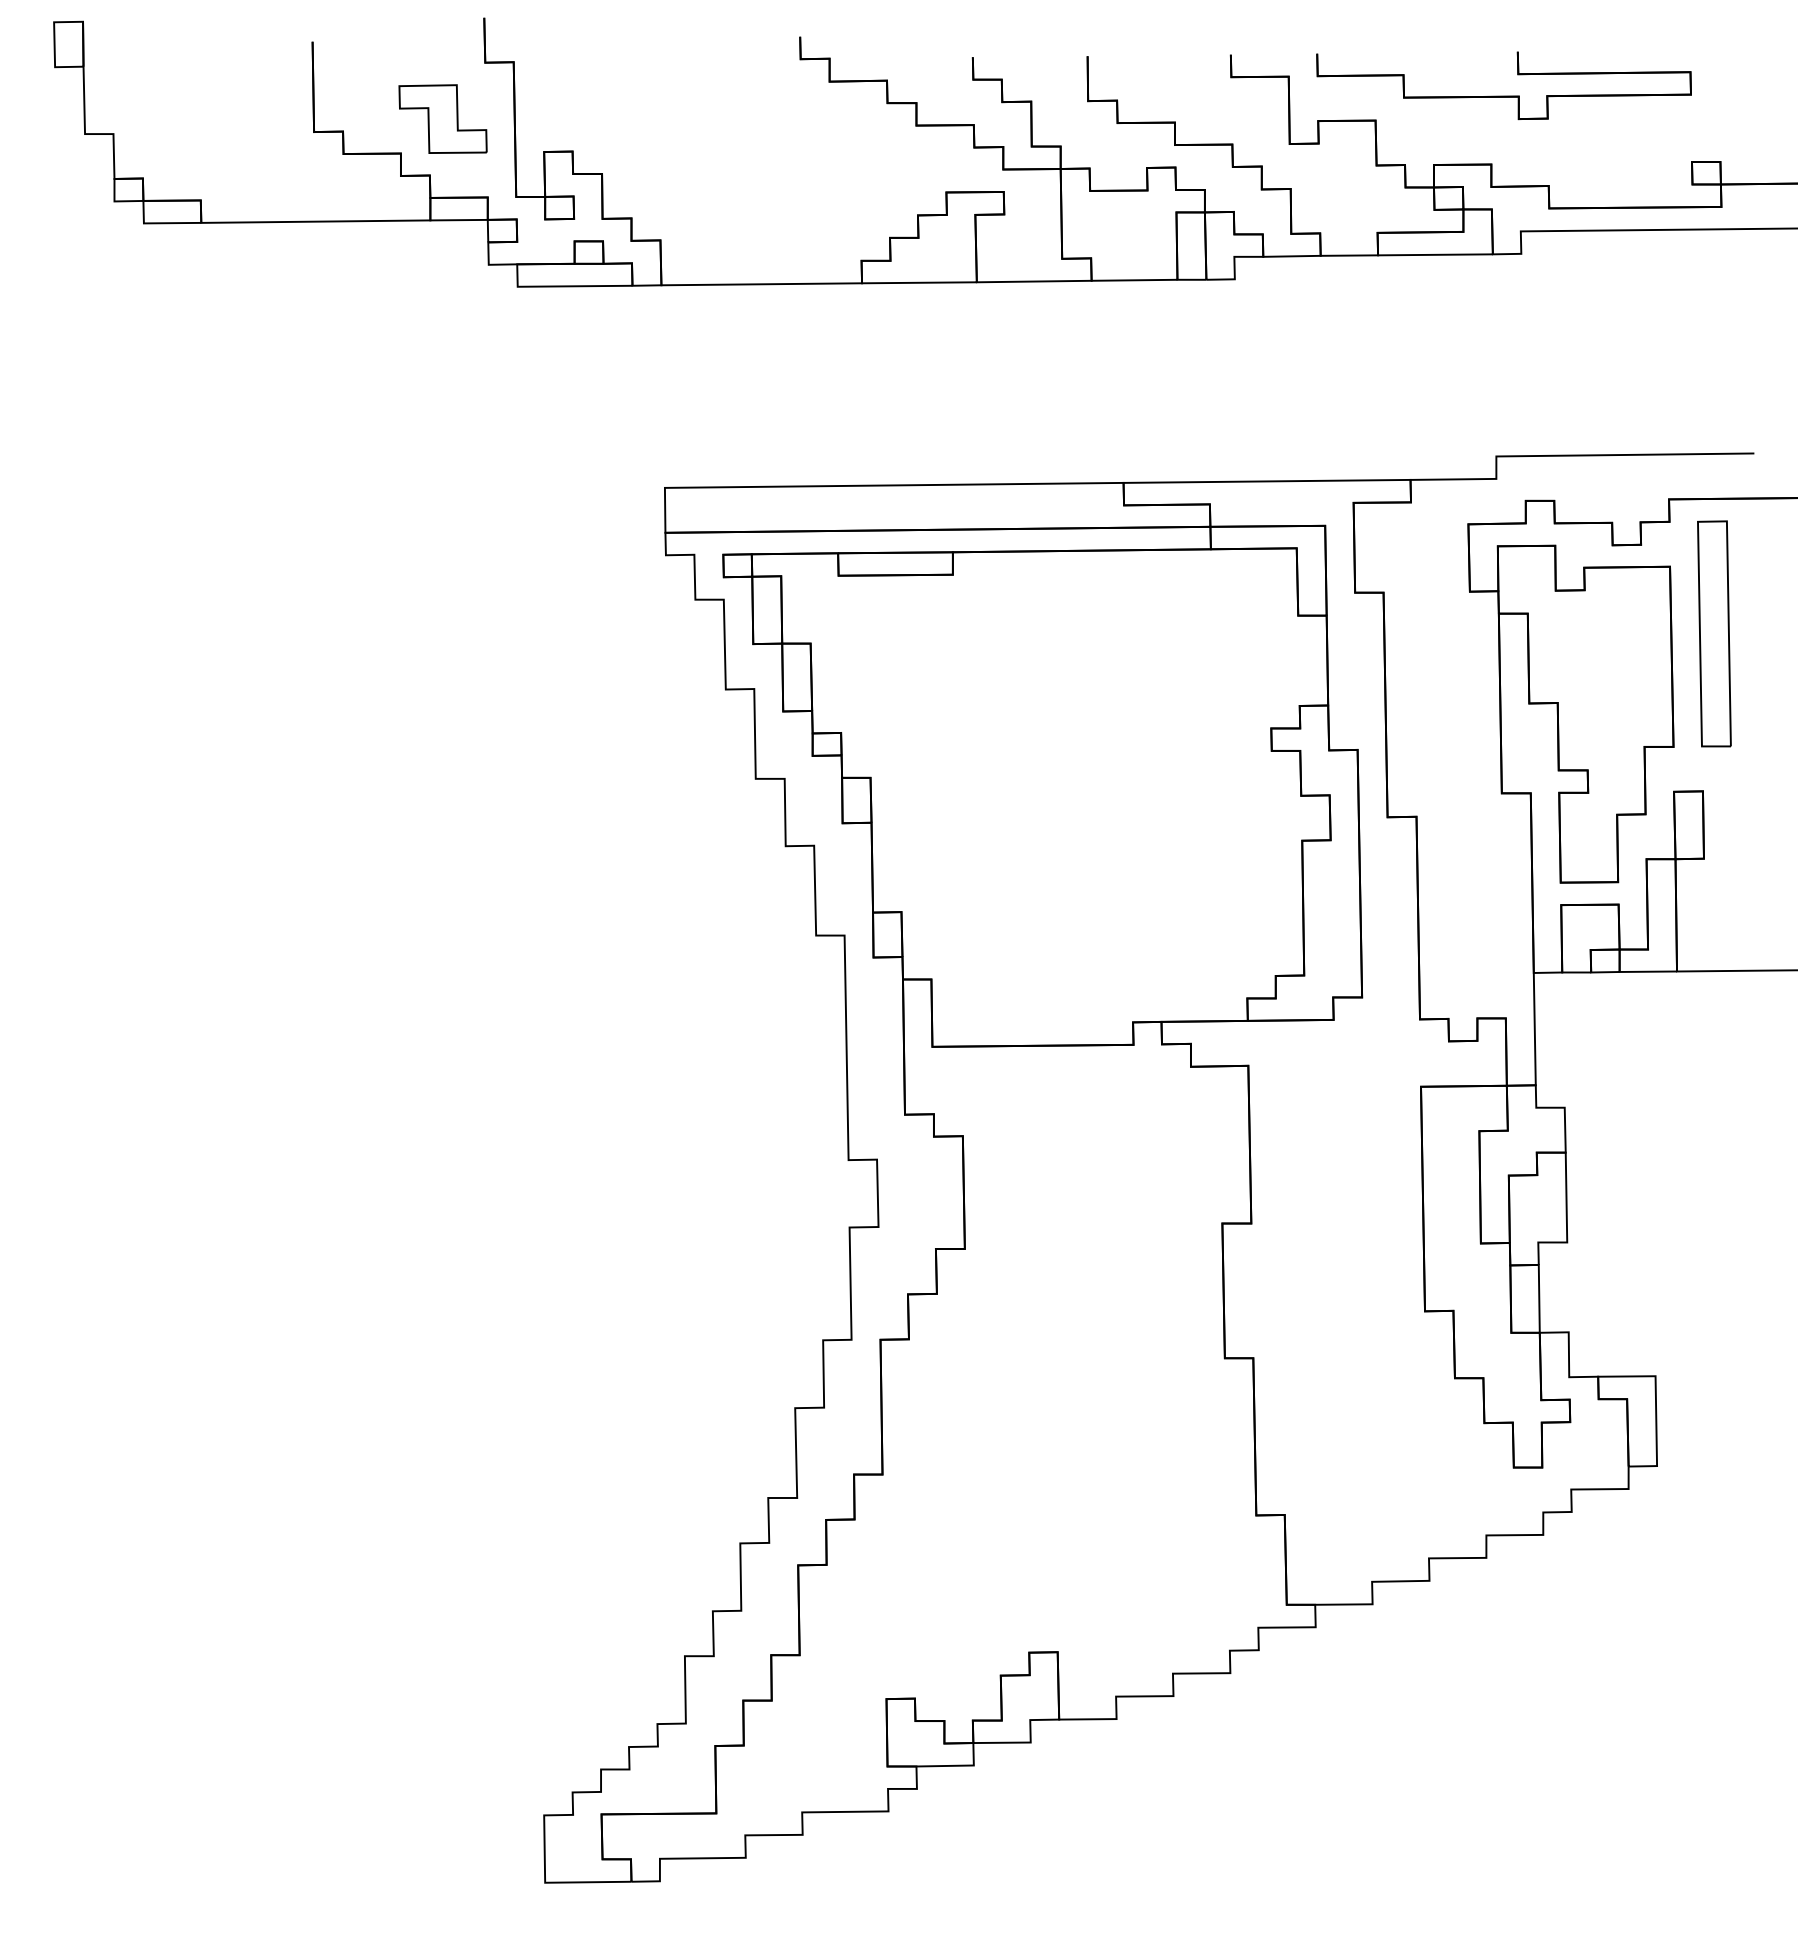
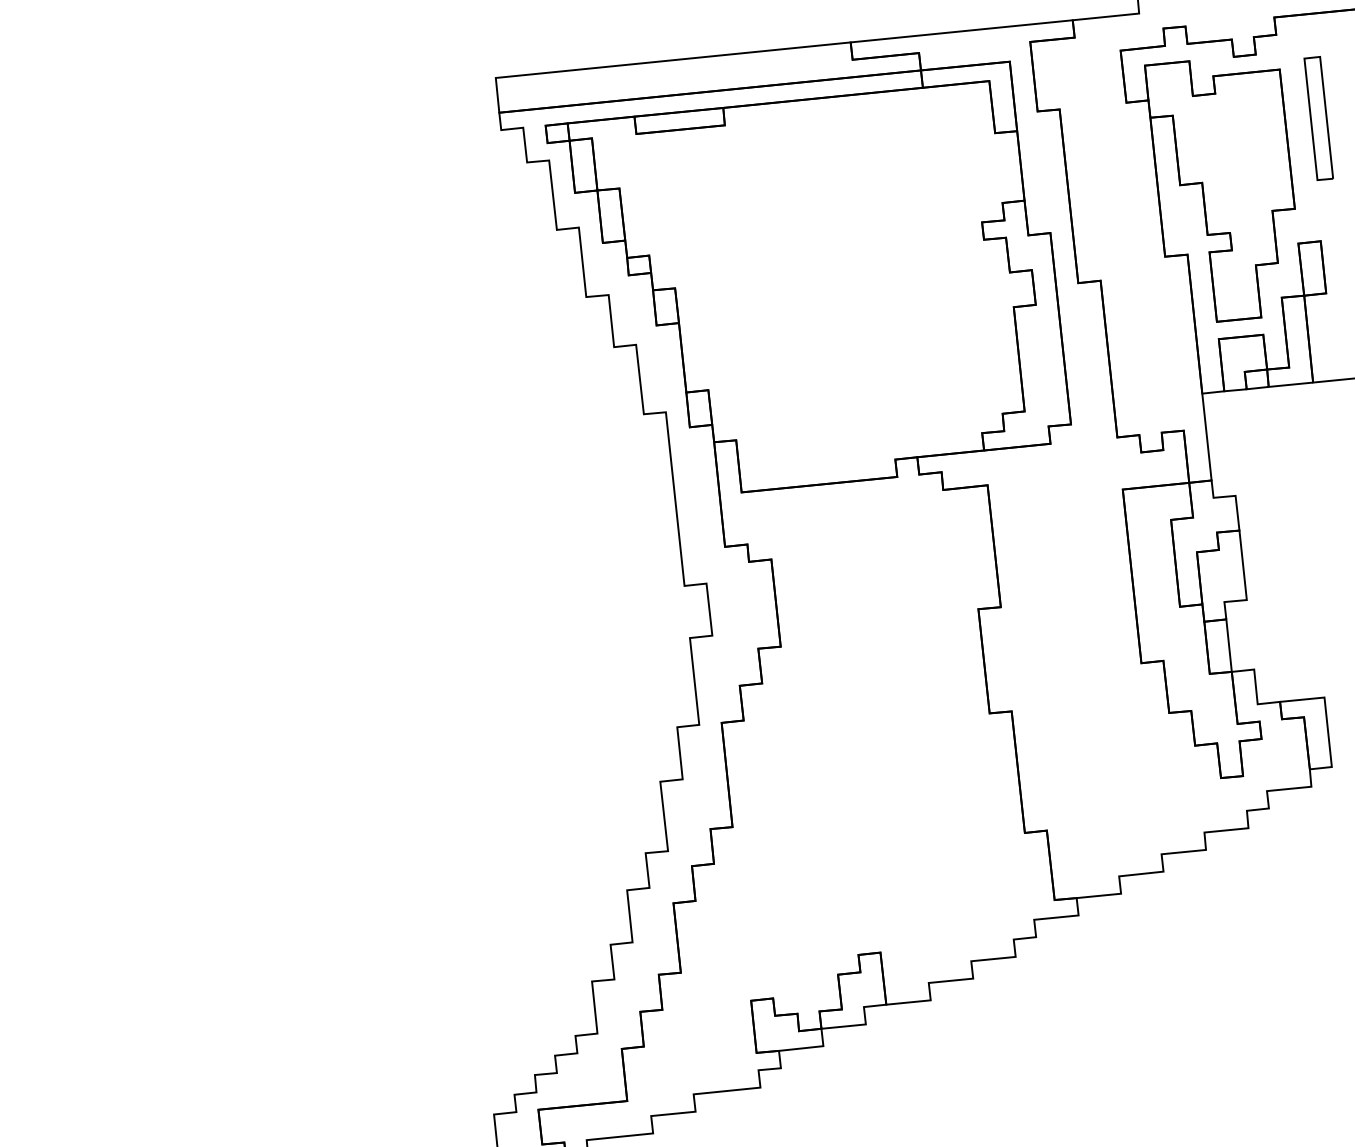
part: (1714, 633) -> (1318, 118), size x0.7

